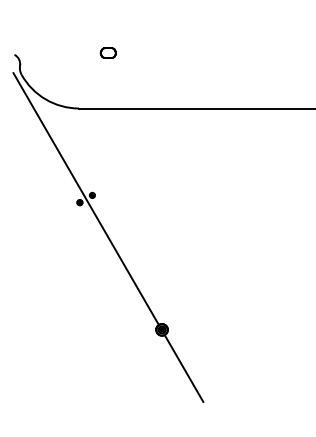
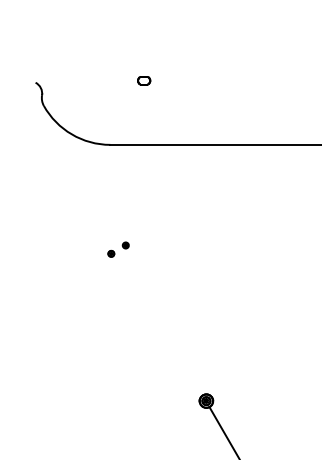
part: (107, 52) -> (143, 80), size x0.7
line: (85, 199) -> (117, 250), removed

